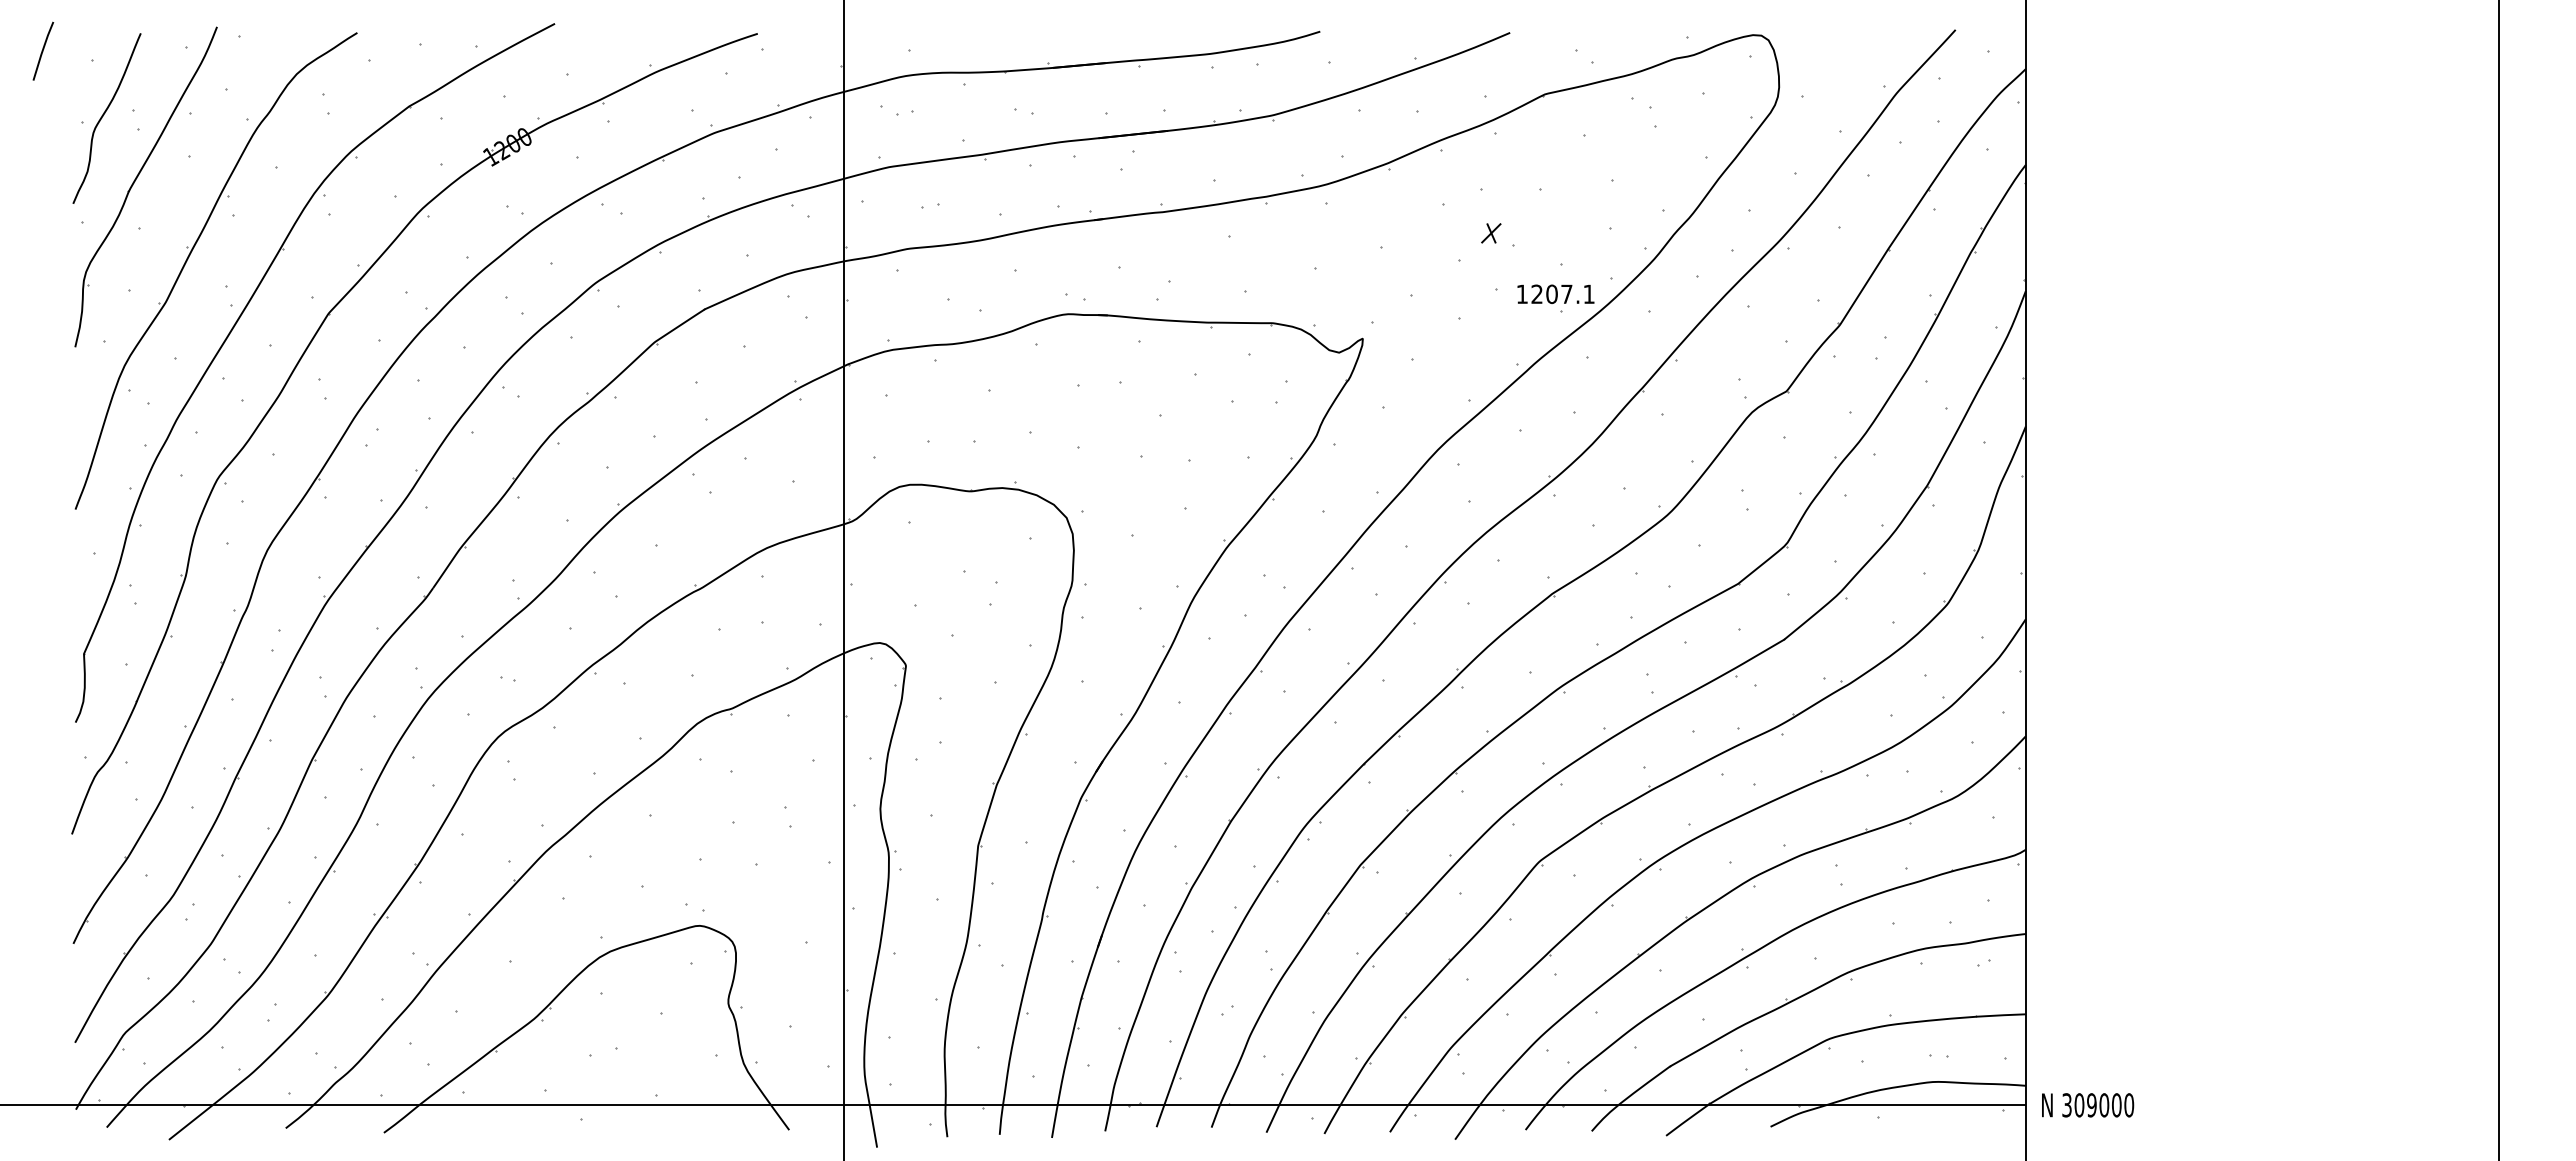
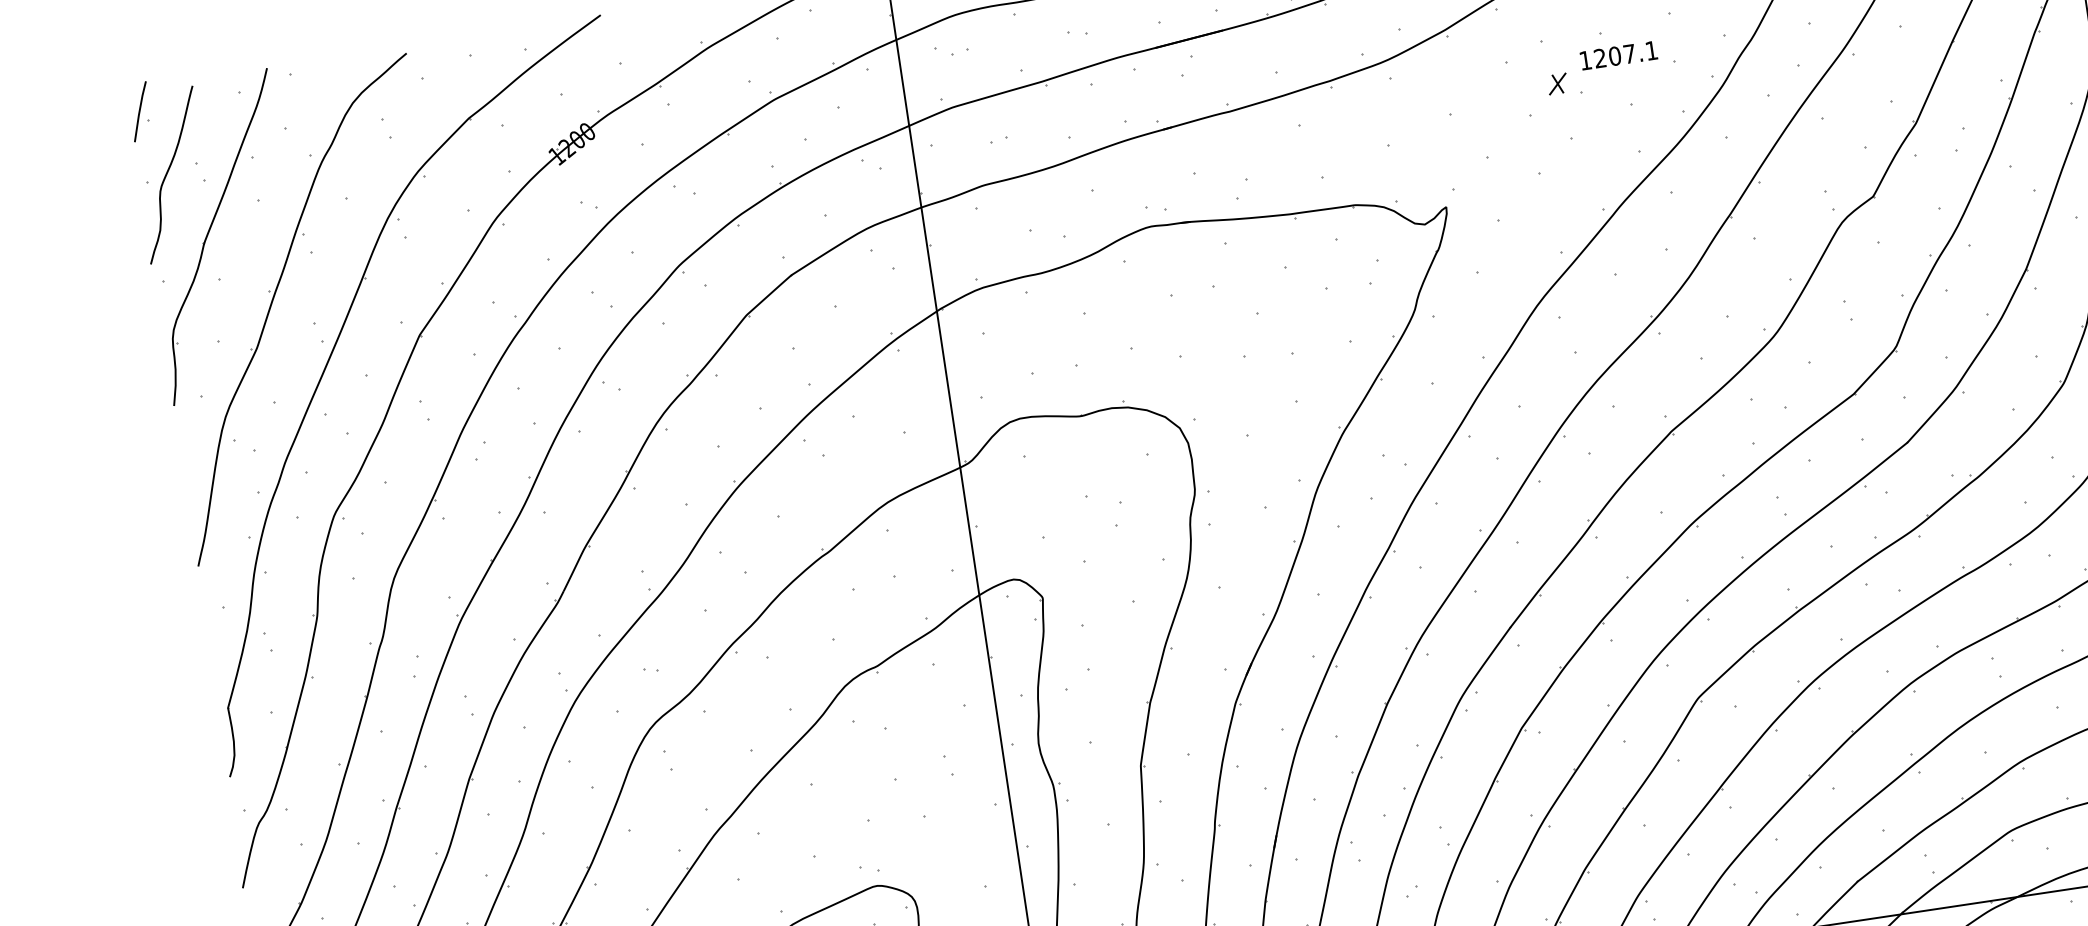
line: (43, 50) -> (140, 110), moved
text: (1555, 293) -> (1618, 54), moved

